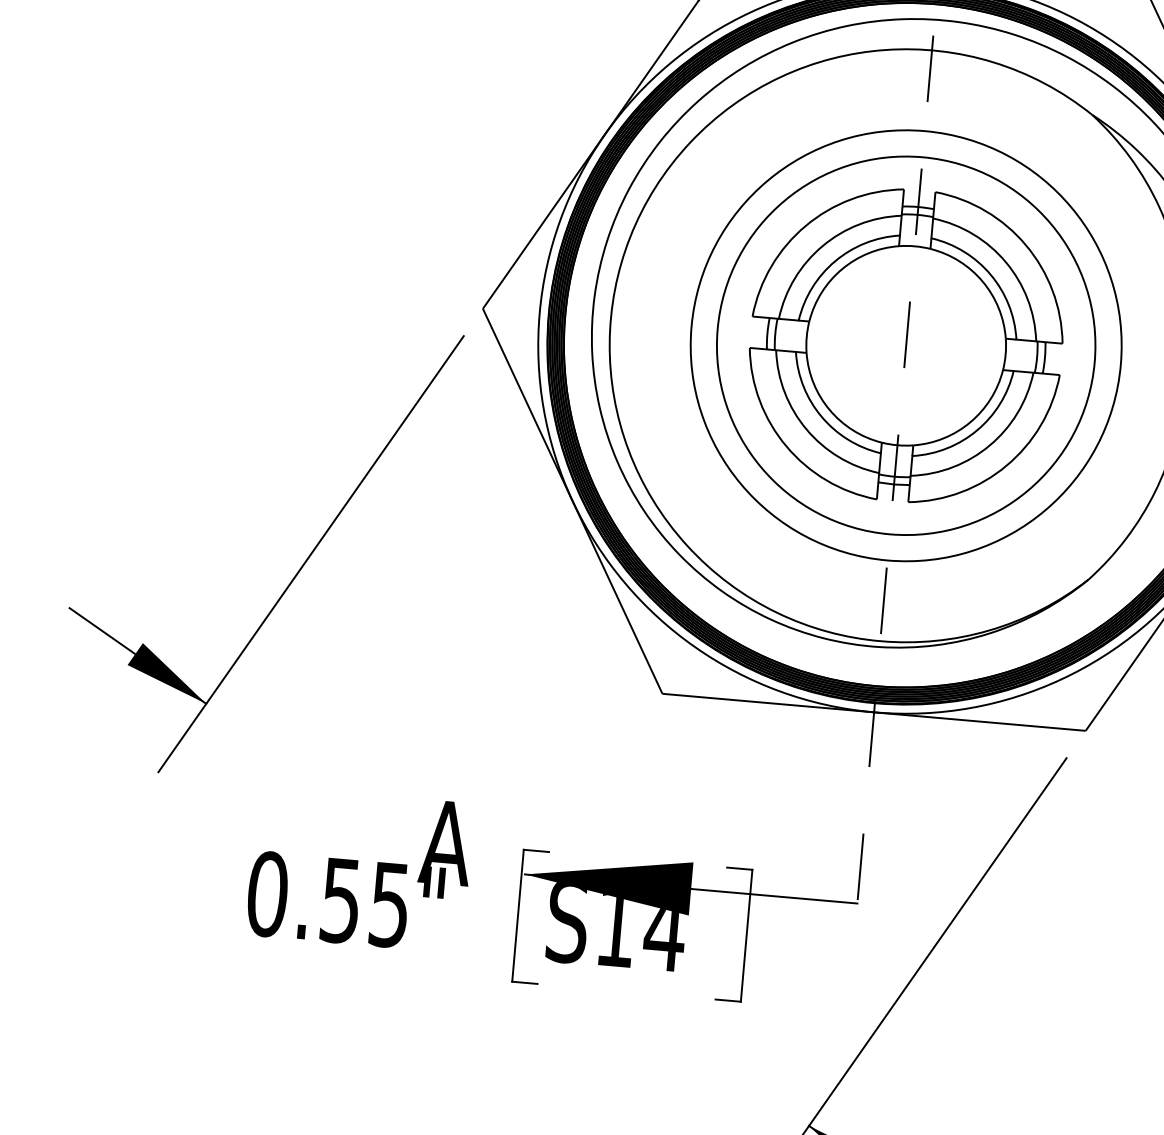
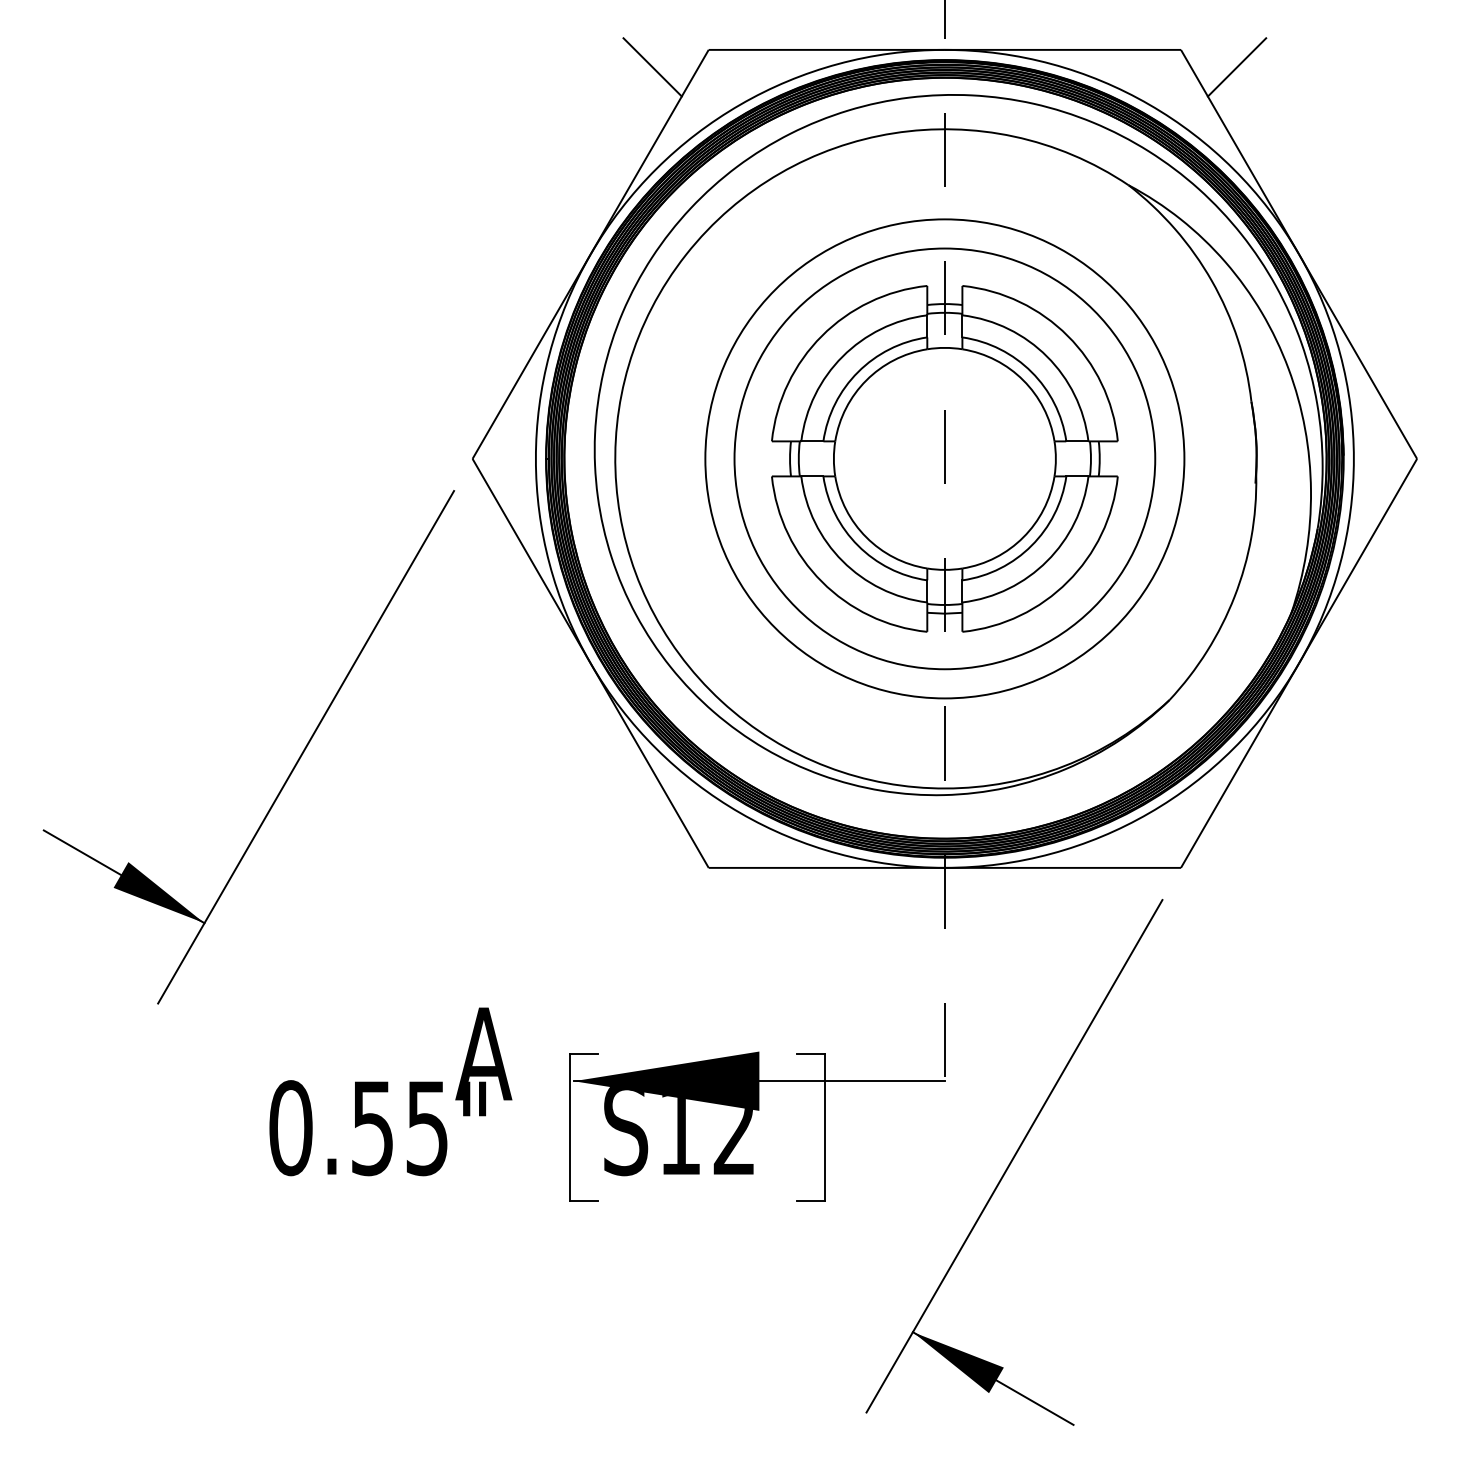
text: (664, 939) -> (734, 1139), S14 -> S12

